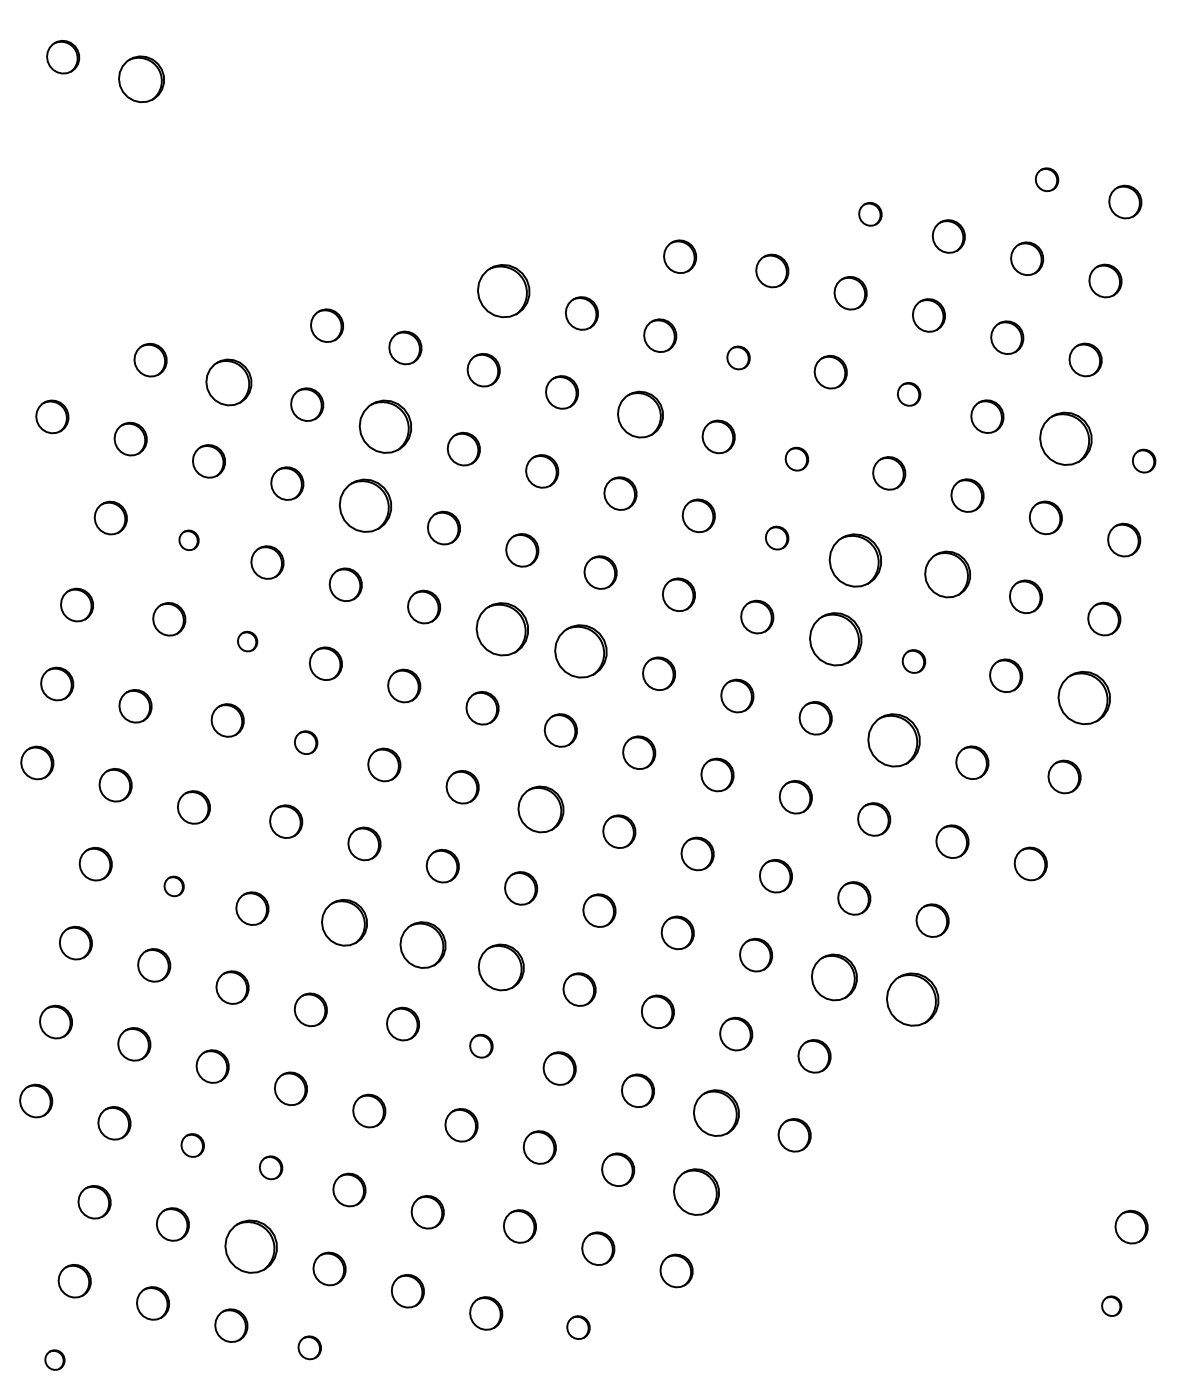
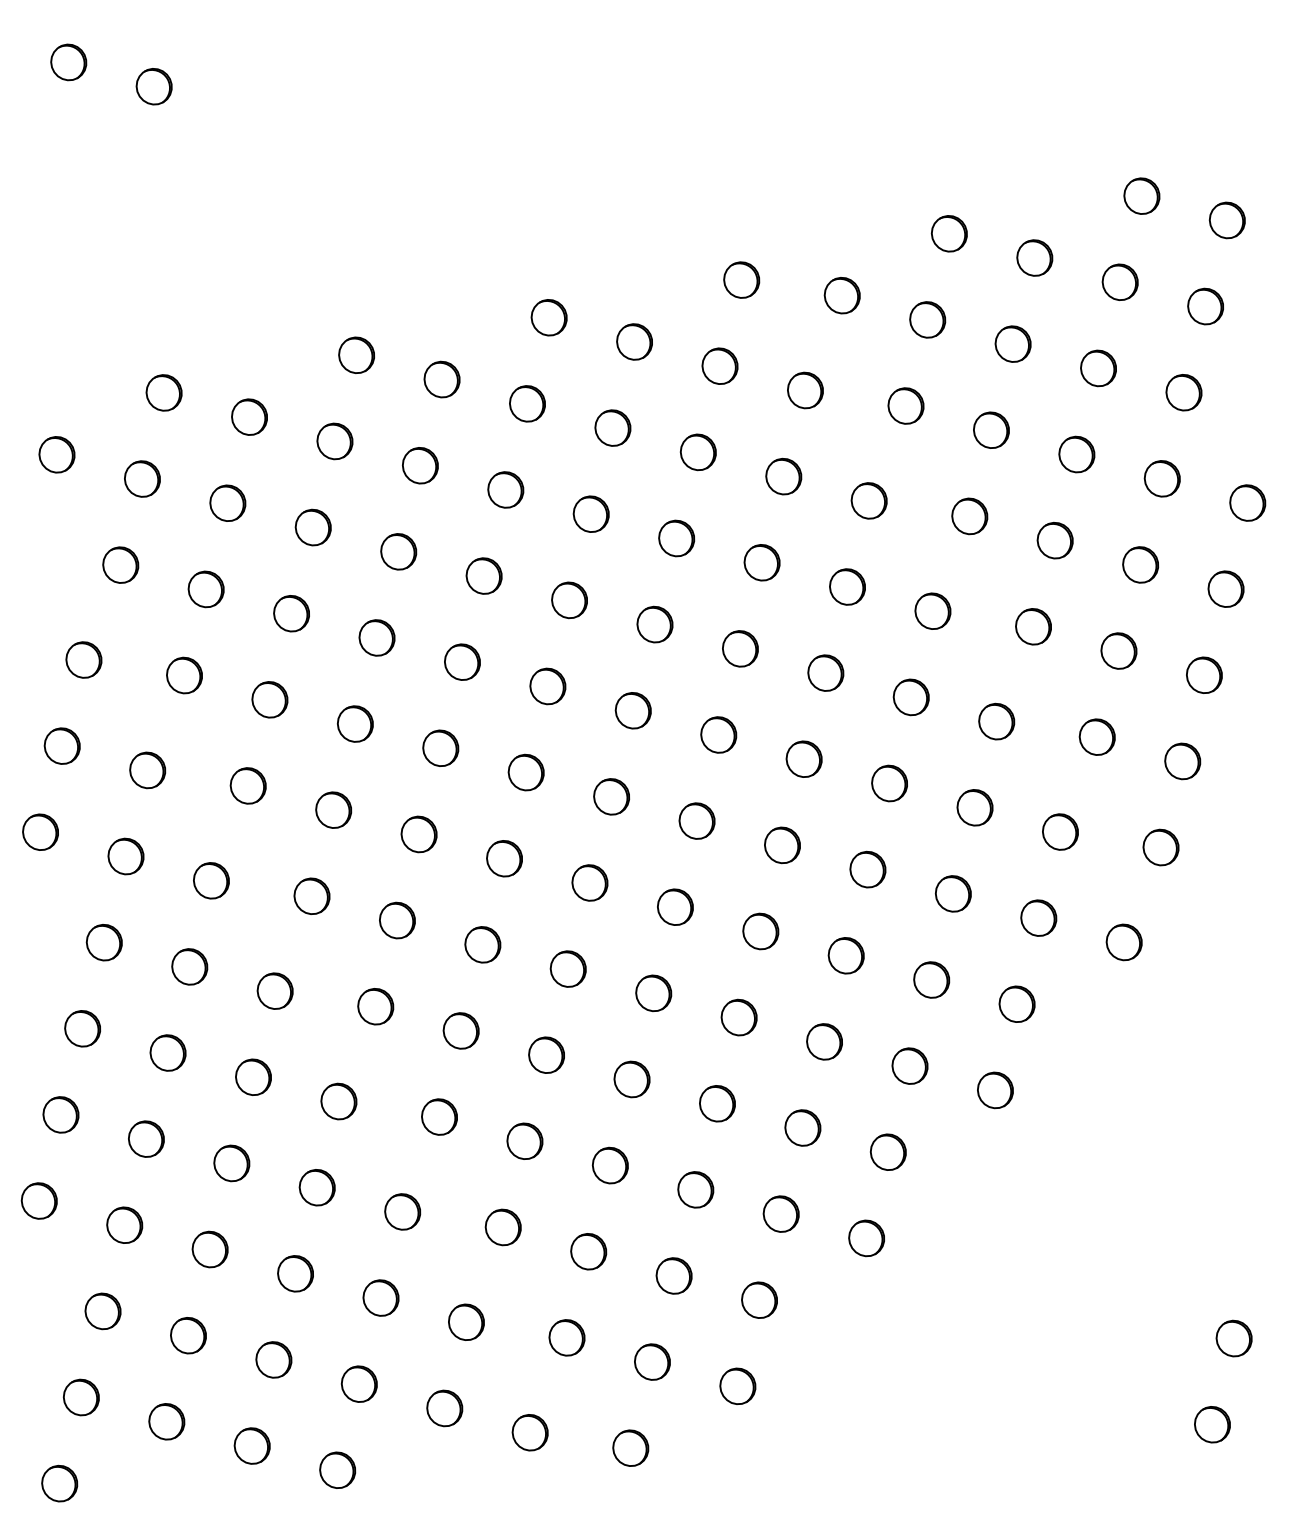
part: (140, 79) -> (153, 86), size x0.71
part: (1046, 179) -> (1141, 195), size x1.43
part: (869, 214) -> (948, 233), size x1.43
part: (502, 291) -> (548, 317), size x0.62
part: (738, 357) -> (805, 390), size x1.43
part: (228, 381) -> (249, 416), size x0.71
part: (909, 393) -> (991, 429), size x1.43
part: (639, 414) -> (697, 452), size x0.71
part: (385, 426) -> (420, 465), size x0.62
part: (1064, 438) -> (1161, 478), size x0.62
part: (796, 458) -> (868, 500), size x1.43
part: (1143, 460) -> (1247, 502), size x1.43
part: (365, 505) -> (398, 551), size x0.62
part: (777, 537) -> (847, 586), size x1.43
part: (188, 540) -> (205, 589), size x1.67
part: (855, 559) -> (932, 610), size x0.62
part: (947, 574) -> (1033, 626), size x0.71
part: (502, 629) -> (547, 686), size x0.62
part: (834, 639) -> (910, 697), size x0.62
part: (247, 641) -> (269, 699), size x1.67
part: (579, 651) -> (632, 710), size x0.62
part: (913, 661) -> (996, 721), size x1.43
part: (1084, 698) -> (1182, 761), size x0.62
part: (893, 740) -> (974, 807), size x0.62
part: (305, 742) -> (333, 809), size x1.43
part: (540, 809) -> (589, 882), size x0.71
part: (173, 886) -> (189, 966), size x1.67
part: (344, 922) -> (375, 1006), size x0.71
part: (422, 944) -> (460, 1030), size x0.71
part: (501, 966) -> (546, 1054), size x0.71
part: (833, 976) -> (909, 1065), size x0.71
part: (912, 999) -> (995, 1090), size x0.62
part: (480, 1045) -> (524, 1140), size x1.43
part: (715, 1112) -> (780, 1213), size x0.71
part: (192, 1145) -> (209, 1249), size x1.43
part: (271, 1167) -> (295, 1273), size x1.43
part: (696, 1191) -> (759, 1299), size x0.71
part: (250, 1246) -> (273, 1359), size x0.62
part: (1111, 1305) -> (1212, 1424), size x1.67
part: (578, 1327) -> (630, 1447), size x1.43
part: (309, 1347) -> (337, 1469), size x1.43
part: (54, 1360) -> (59, 1483), size x1.67

